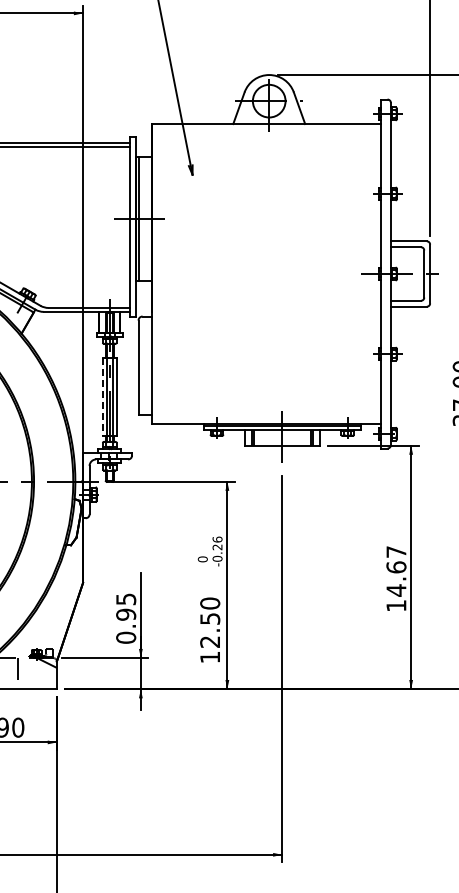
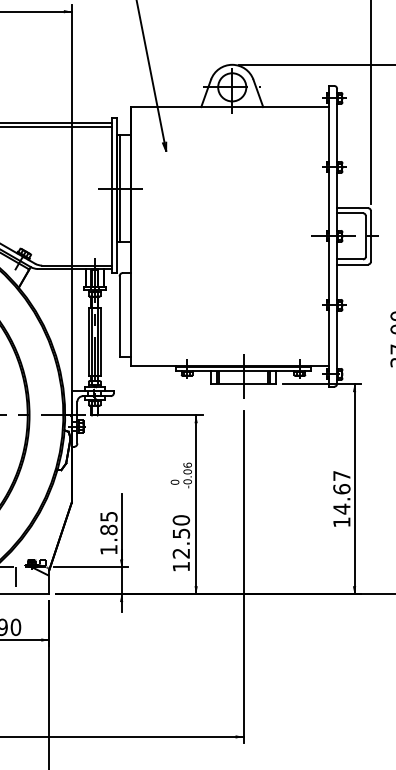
line: (102, 397) -> (88, 342), dashed -> solid
text: (217, 547) -> (187, 472), -0.26 -> -0.06
text: (126, 625) -> (109, 539), 0.95 -> 1.85

